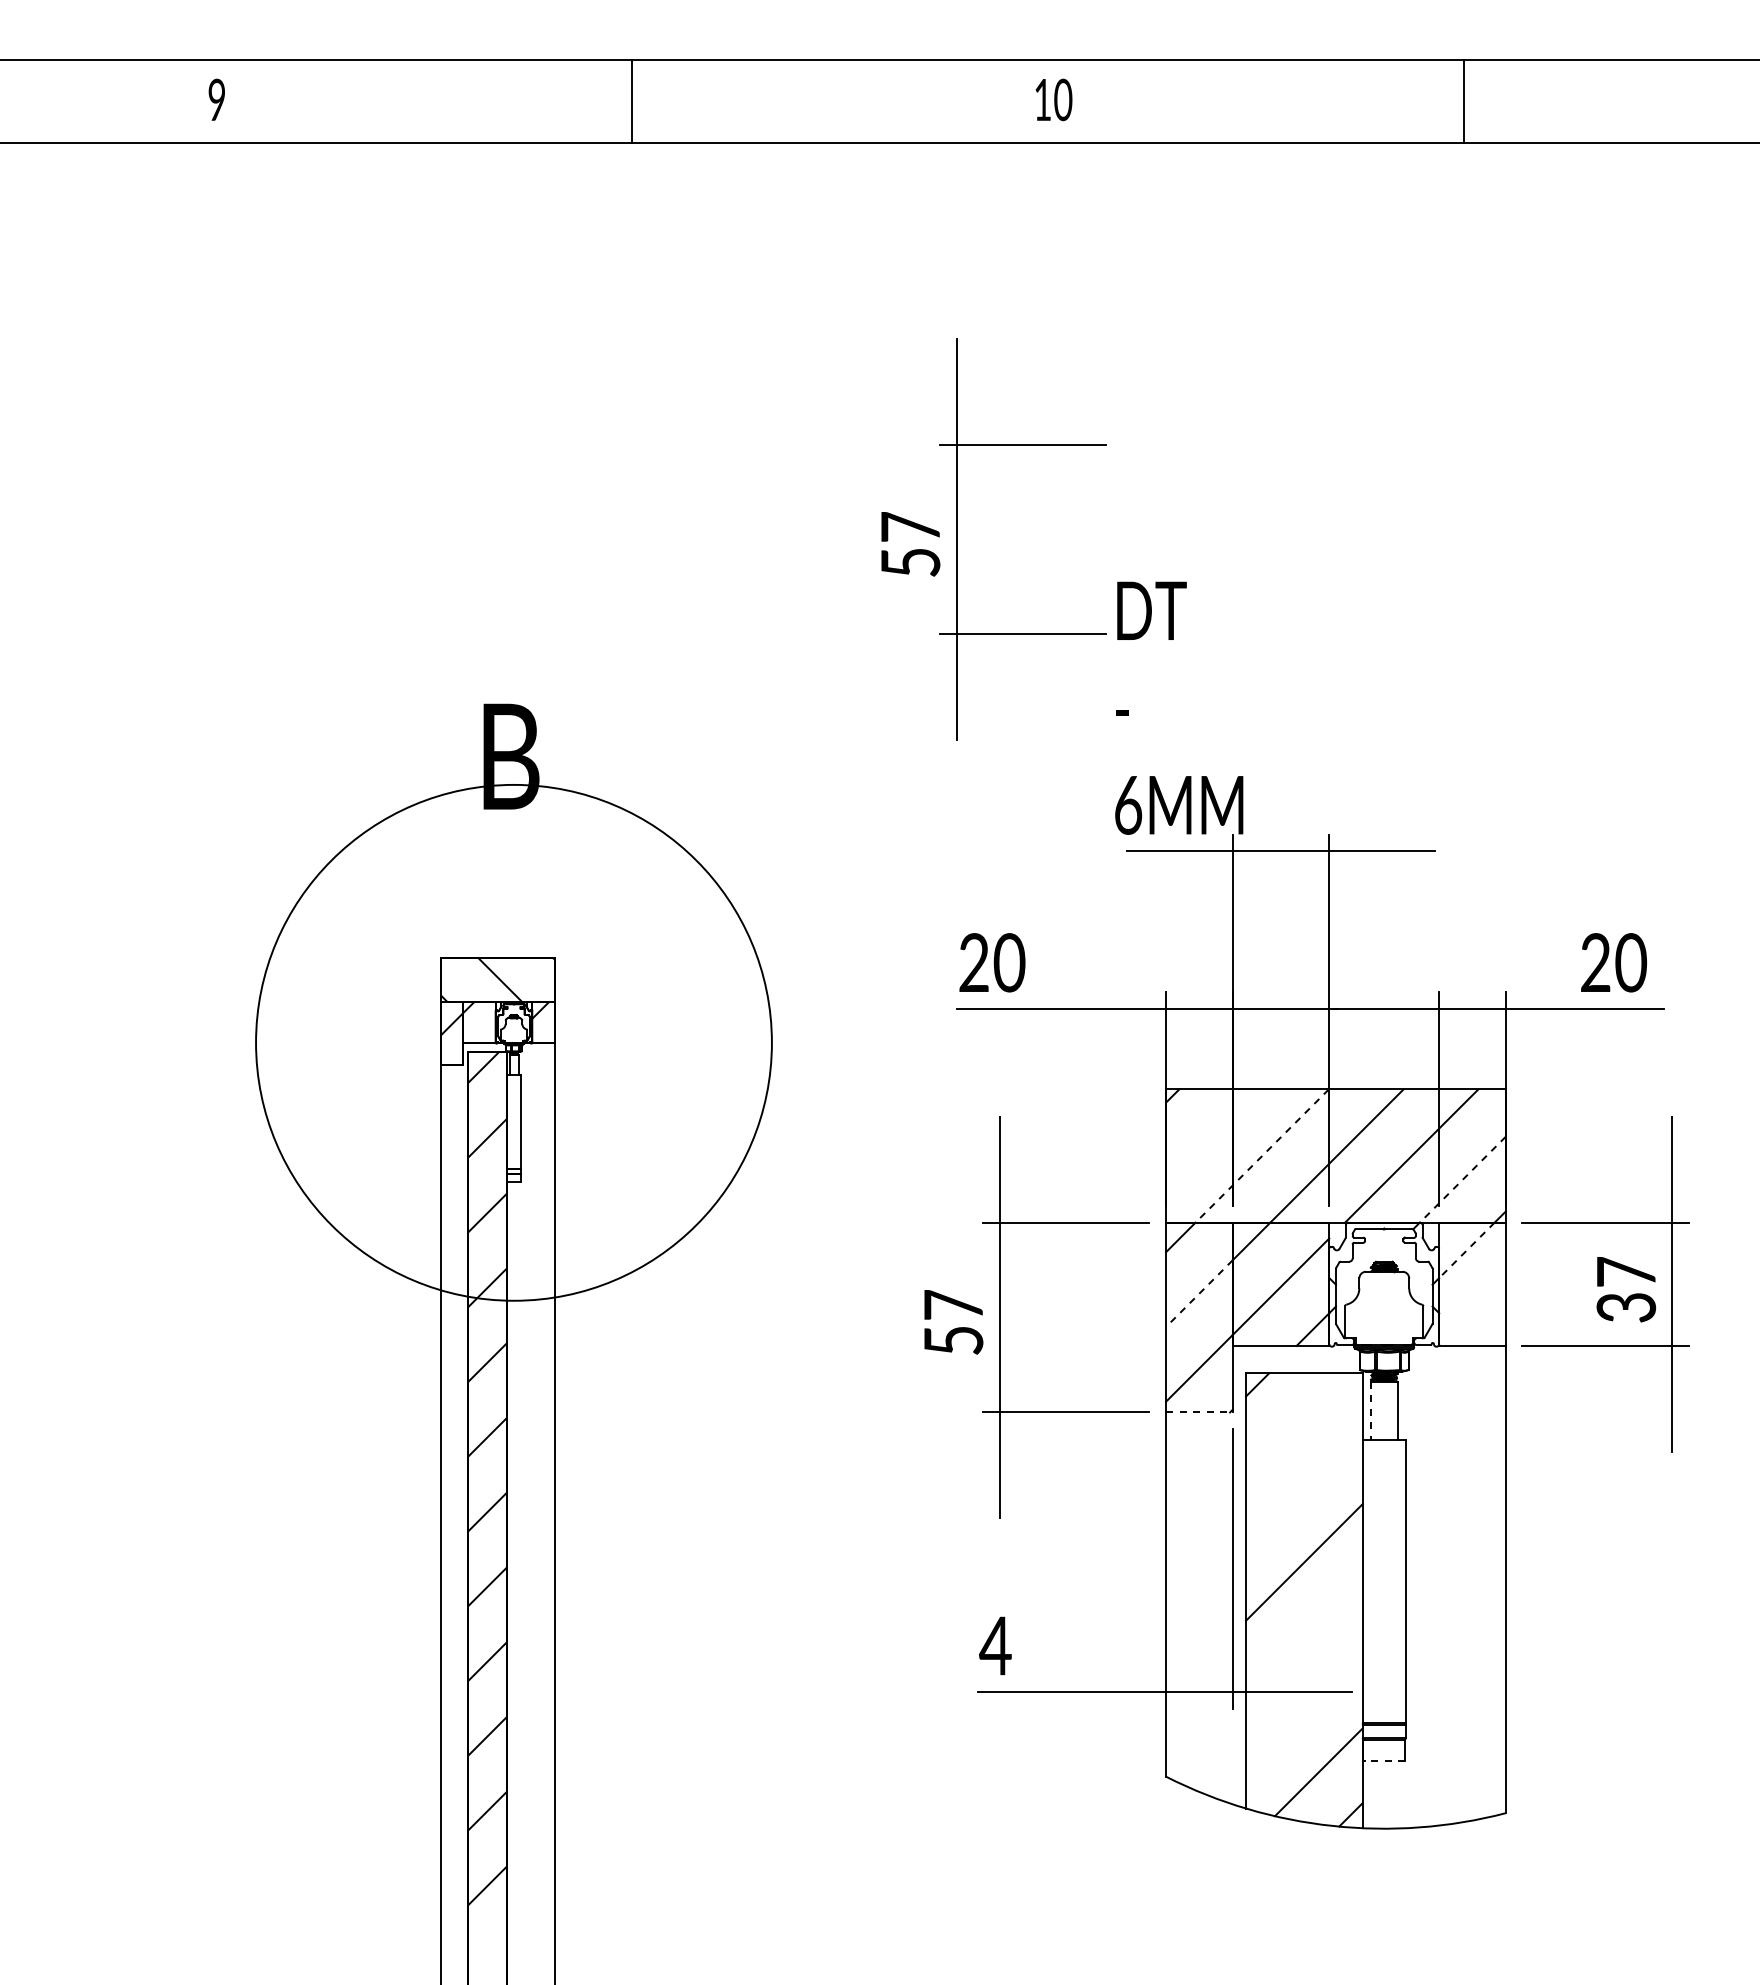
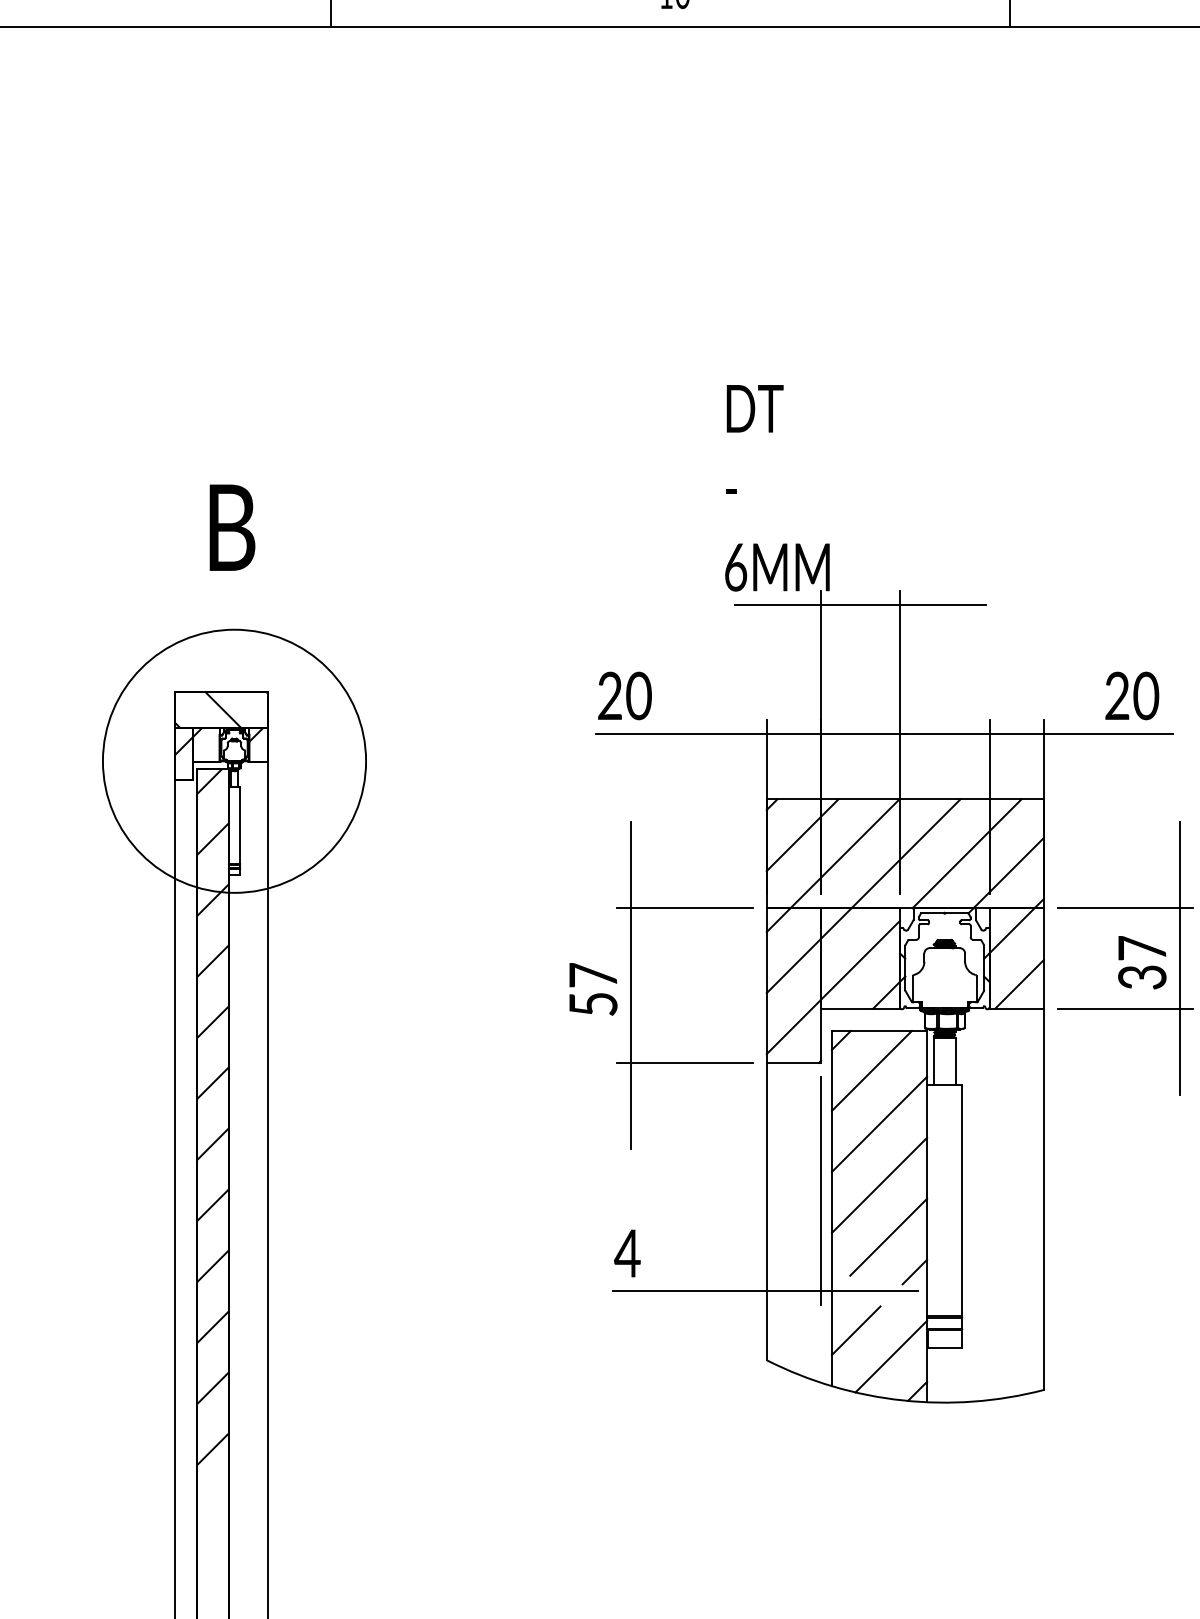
part: (957, 539) -> (596, 350), removed
circle: (513, 1042) -> (234, 761), size x0.62
line: (1210, 1133) -> (802, 835), added
line: (1261, 1156) -> (844, 854), dashed -> solid
line: (1462, 1179) -> (1008, 872), dashed -> solid
line: (1466, 1250) -> (1011, 930), dashed -> solid
line: (1199, 1293) -> (793, 965), dashed -> solid
line: (1475, 1315) -> (1019, 983), added
line: (1370, 1411) -> (933, 1062), dashed -> solid
line: (1199, 1412) -> (793, 1062), dashed -> solid
line: (1294, 1422) -> (871, 1071), added
line: (1304, 1487) -> (879, 1124), added
line: (1315, 1625) -> (888, 1236), added
line: (1347, 1668) -> (914, 1271), added
line: (1275, 1740) -> (855, 1330), added
line: (1384, 1761) -> (944, 1347), dashed -> solid

